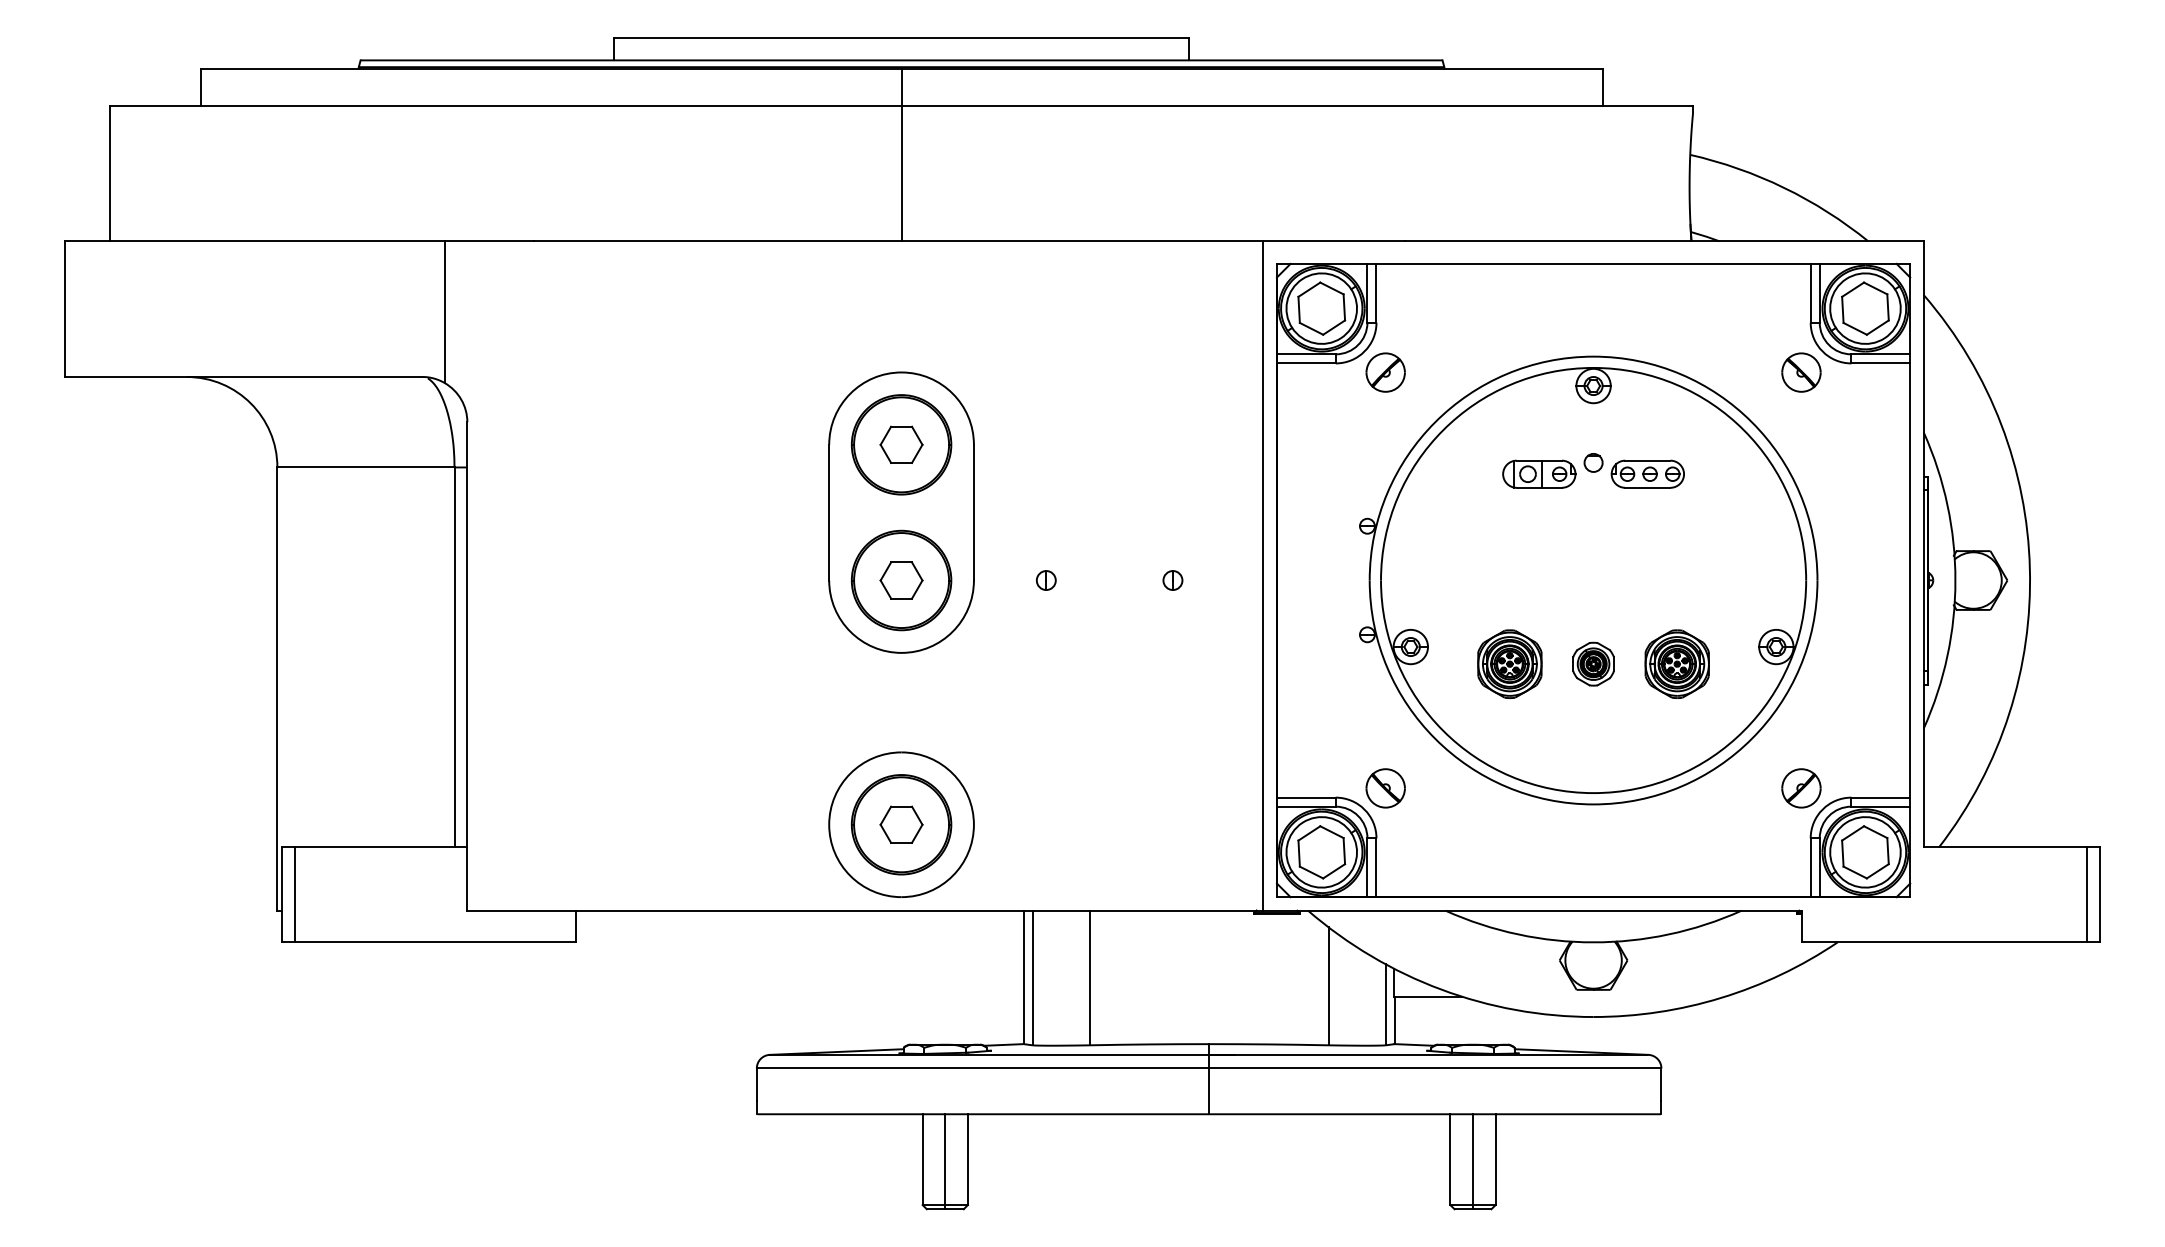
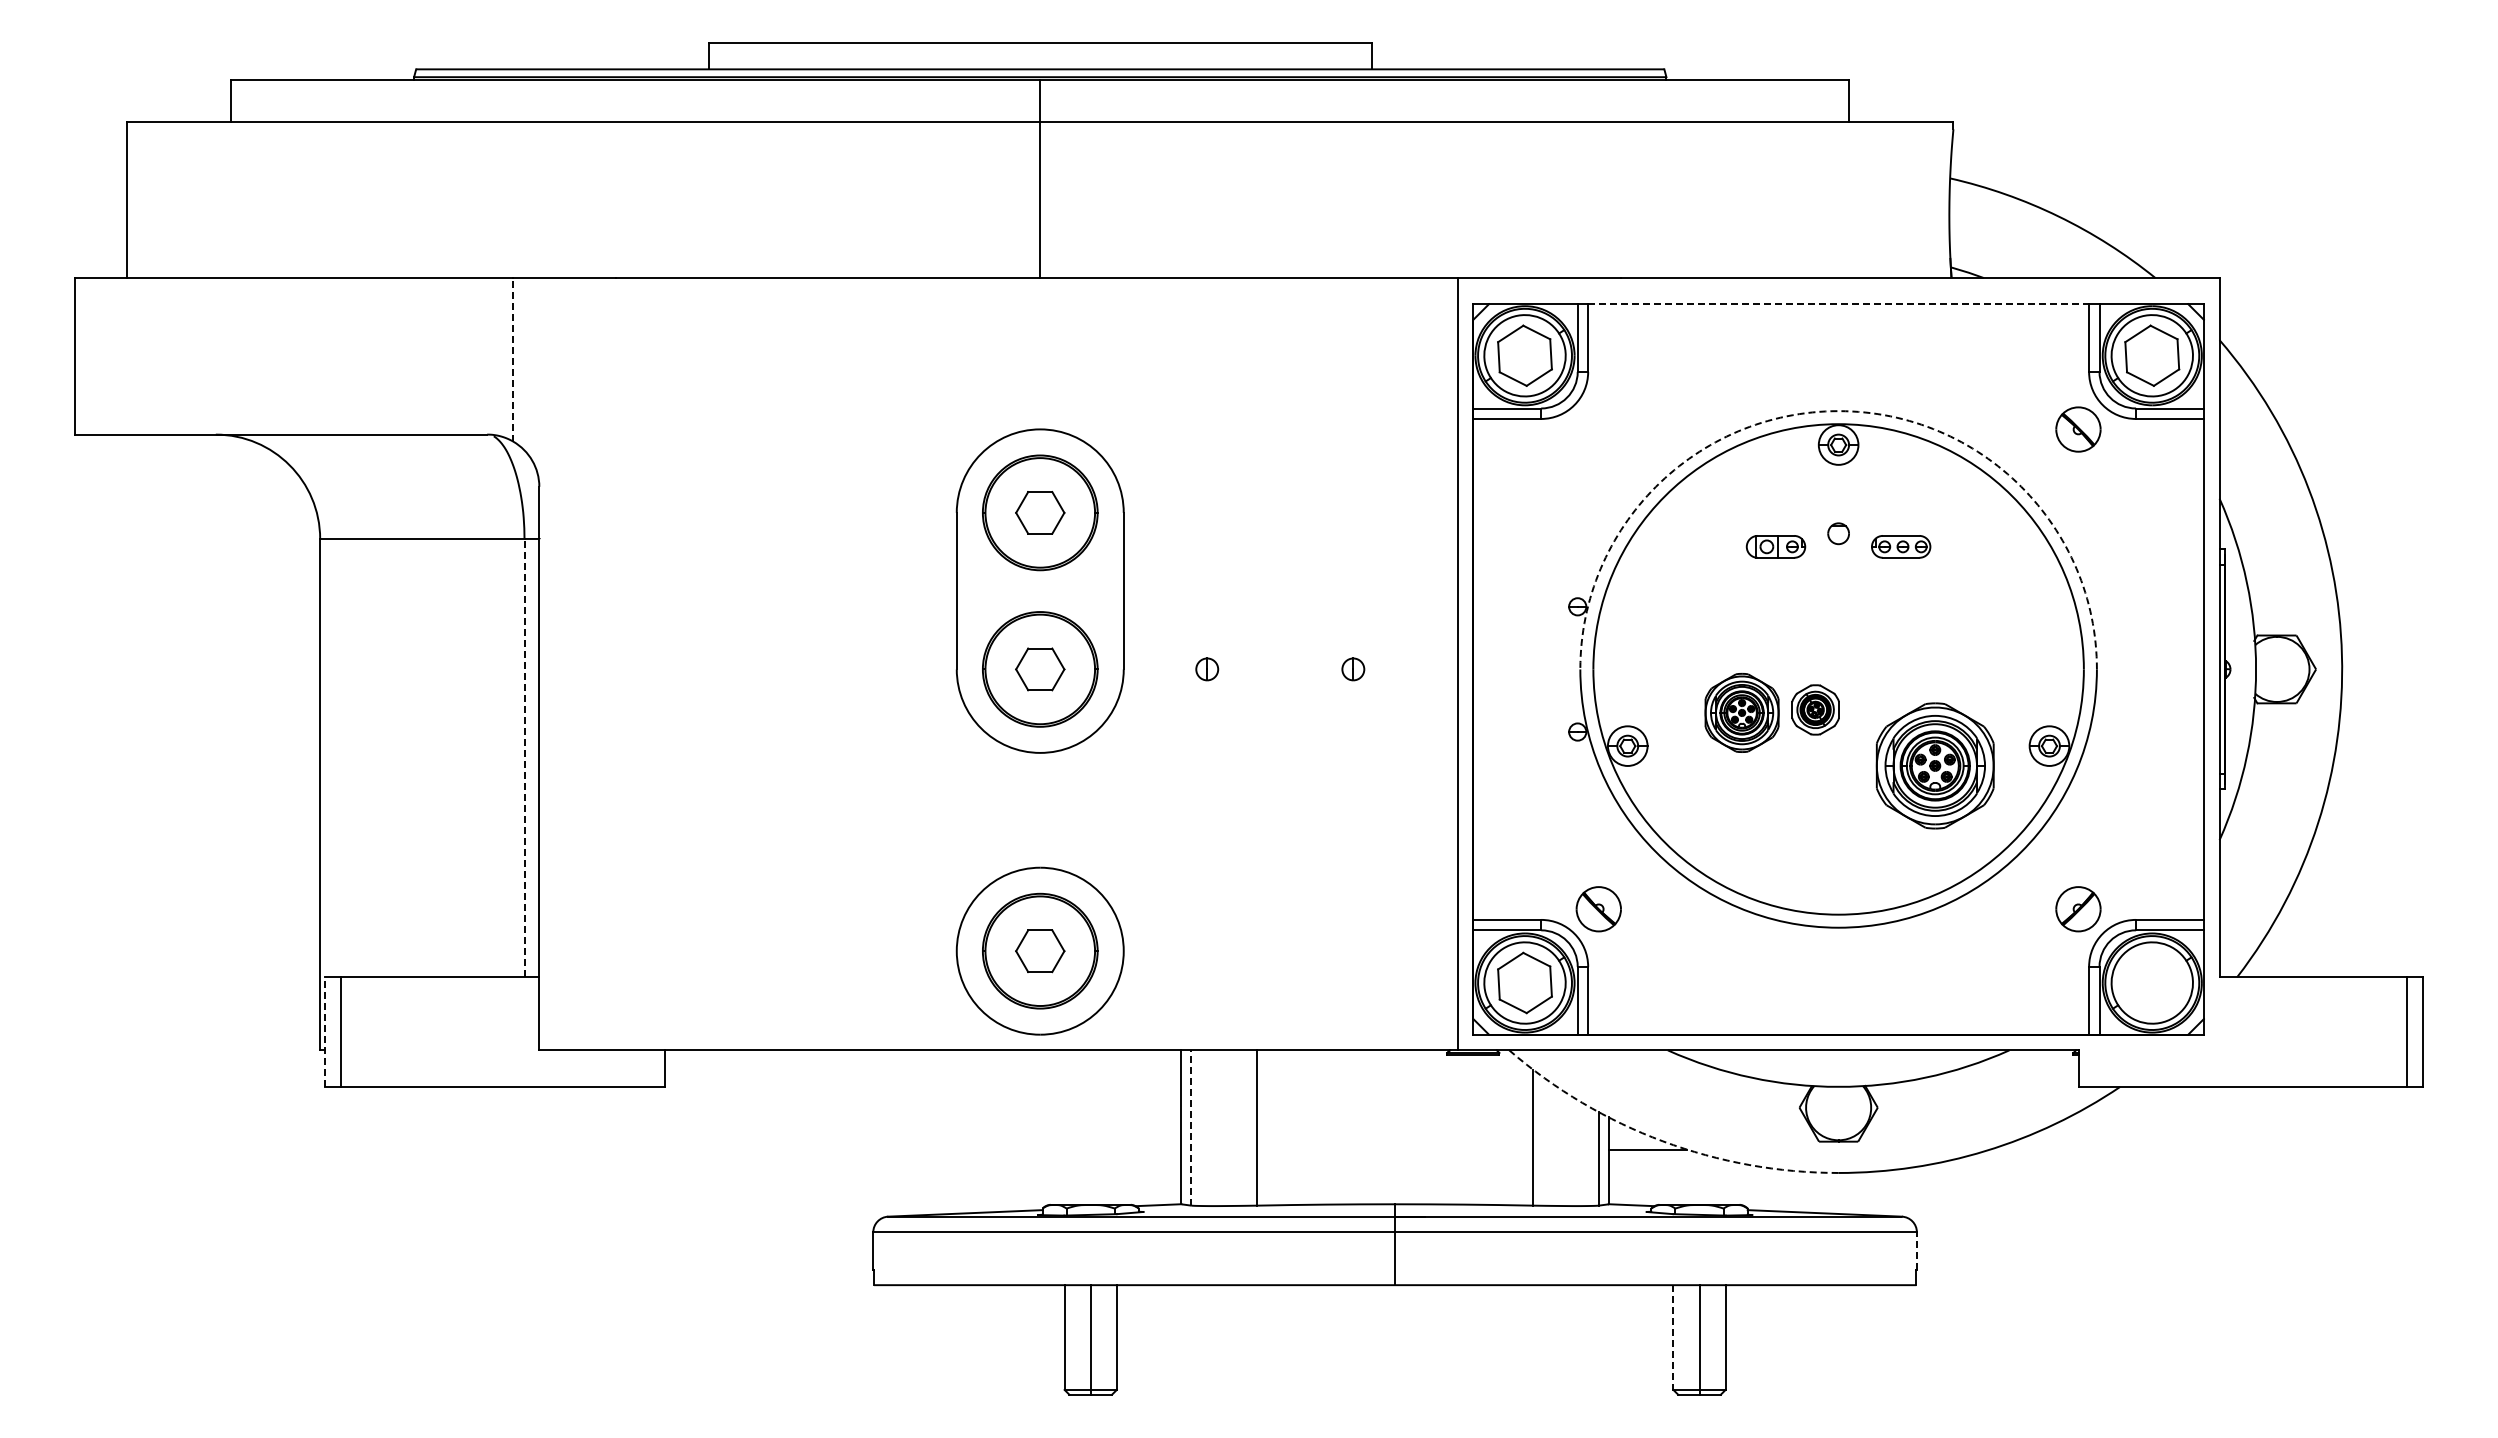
line: (1594, 264) -> (1839, 304), solid -> dashed
line: (444, 311) -> (513, 359), solid -> dashed
arc: (1593, 356) -> (1838, 411), solid -> dashed
part: (1385, 372) -> (1598, 429), removed
part: (1538, 473) -> (1775, 546), size x0.7
part: (1647, 473) -> (1900, 546), size x0.7
line: (454, 656) -> (524, 757), solid -> dashed
part: (1509, 663) -> (1741, 712), moved
part: (1593, 663) -> (1815, 709), moved
part: (1676, 663) -> (1934, 765), size x1.6
part: (1865, 851) -> (2152, 982), removed
line: (282, 895) -> (325, 1032), solid -> dashed
line: (1032, 978) -> (1191, 1128), solid -> dashed
arc: (1440, 989) -> (1662, 1141), solid -> dashed
line: (1661, 1084) -> (1916, 1250), solid -> dashed
line: (1450, 1160) -> (1673, 1338), solid -> dashed

